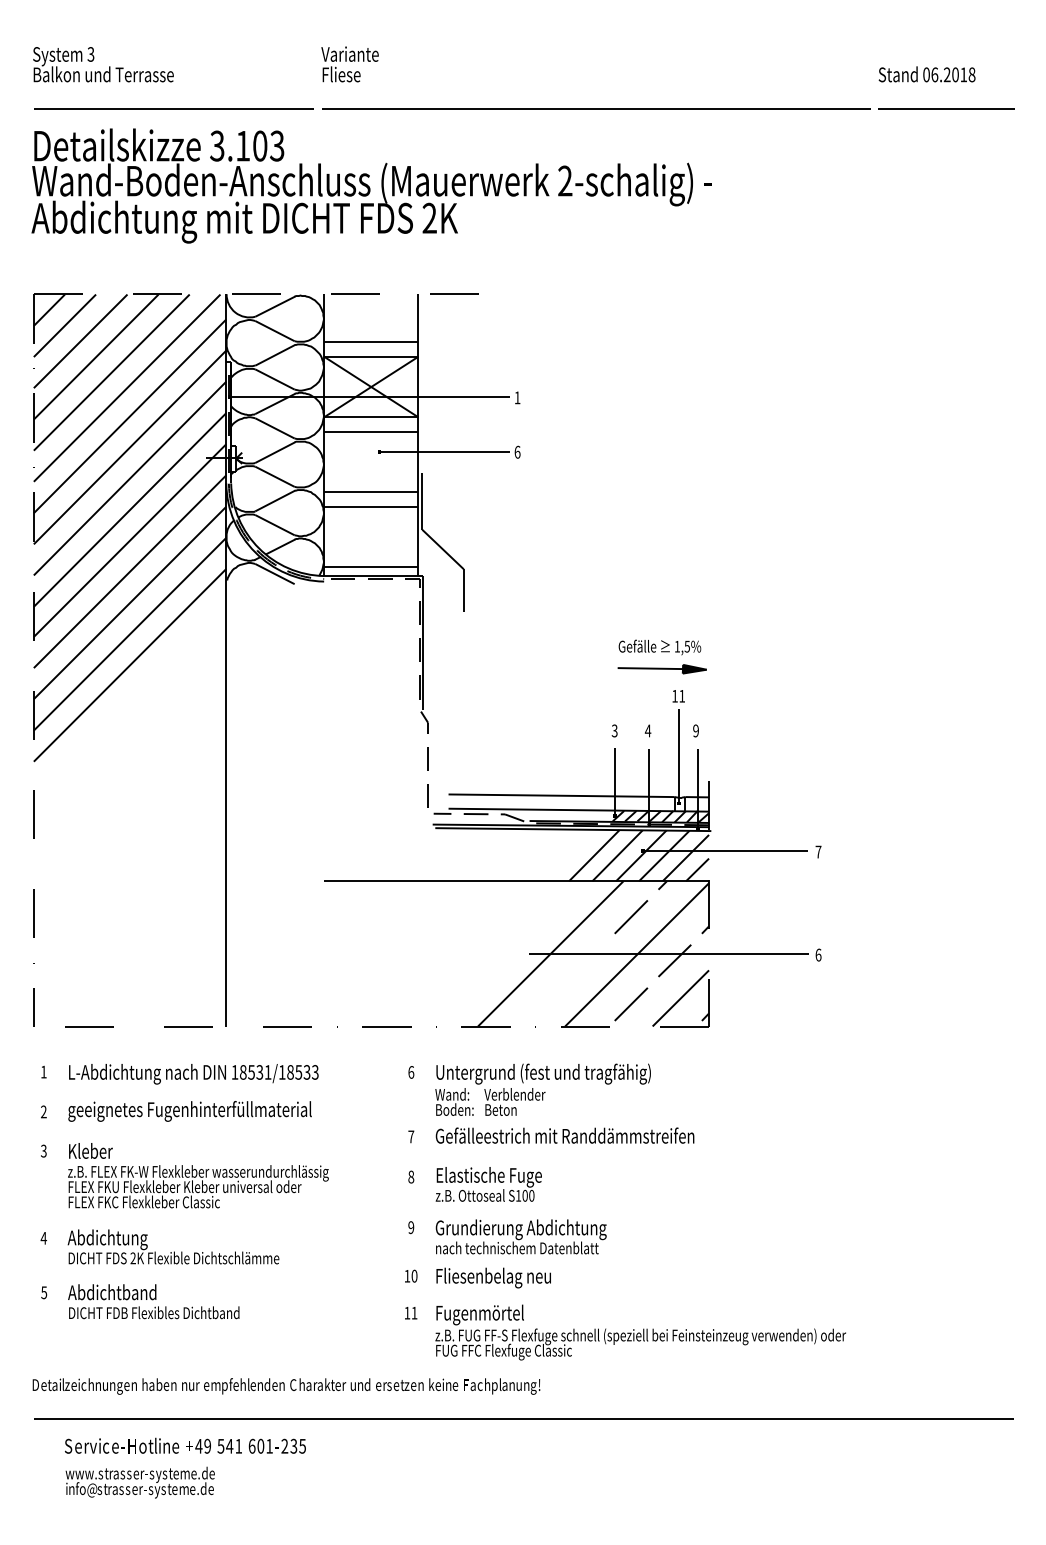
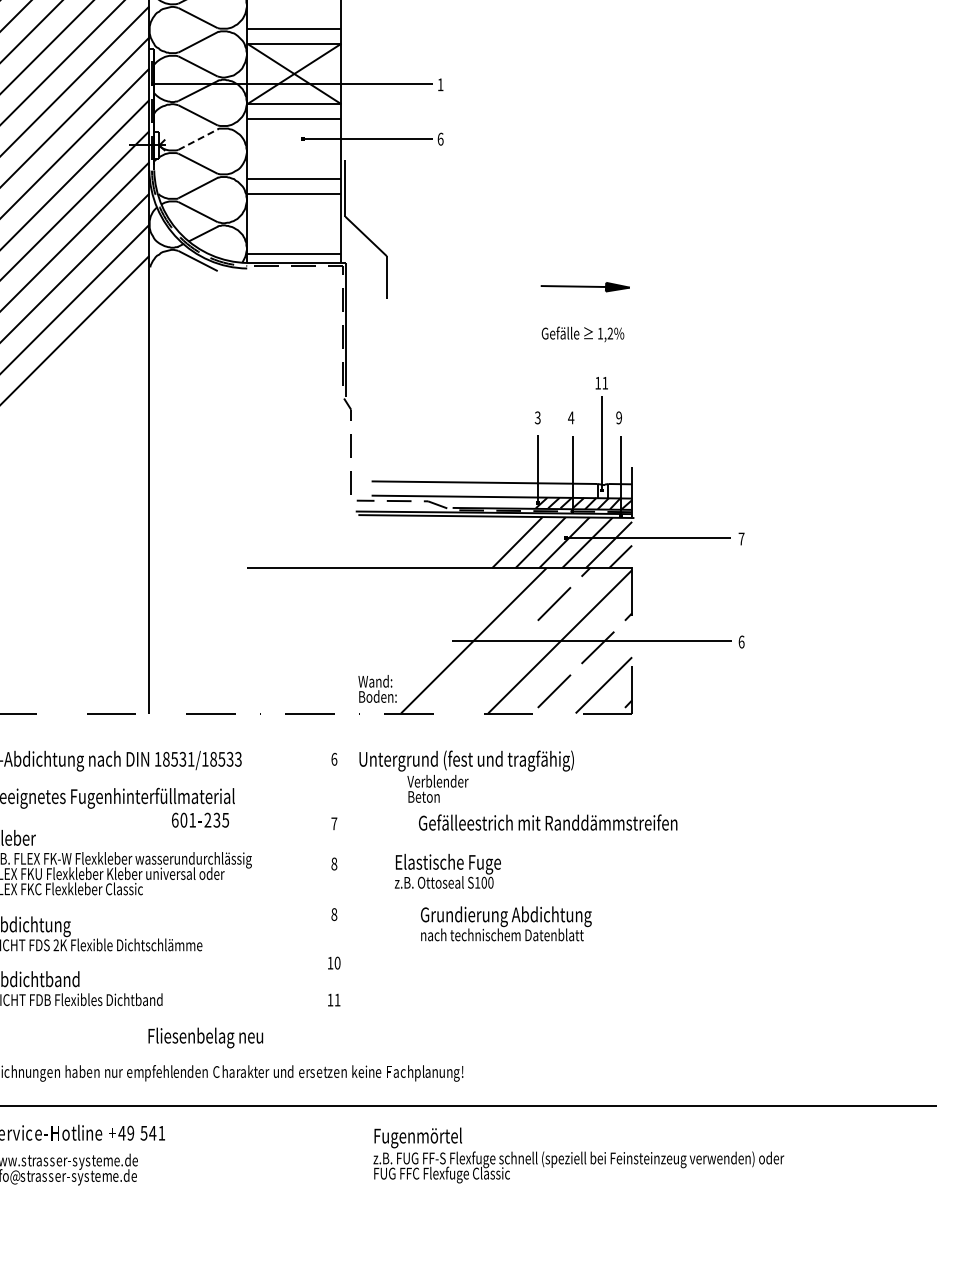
line: (275, 452) -> (198, 139), solid -> dashed
text: (686, 646) -> (609, 333), 1,5% -> 1,2%
part: (661, 669) -> (584, 287), moved
text: (454, 1101) -> (377, 688), moved
text: (564, 1135) -> (547, 822), moved
text: (488, 1184) -> (447, 871), moved
text: (411, 1227) -> (334, 914), 9 -> 8
text: (520, 1236) -> (505, 923), moved
text: (493, 1277) -> (205, 1037), moved
text: (640, 1332) -> (578, 1155), moved
text: (276, 1445) -> (199, 819), moved

